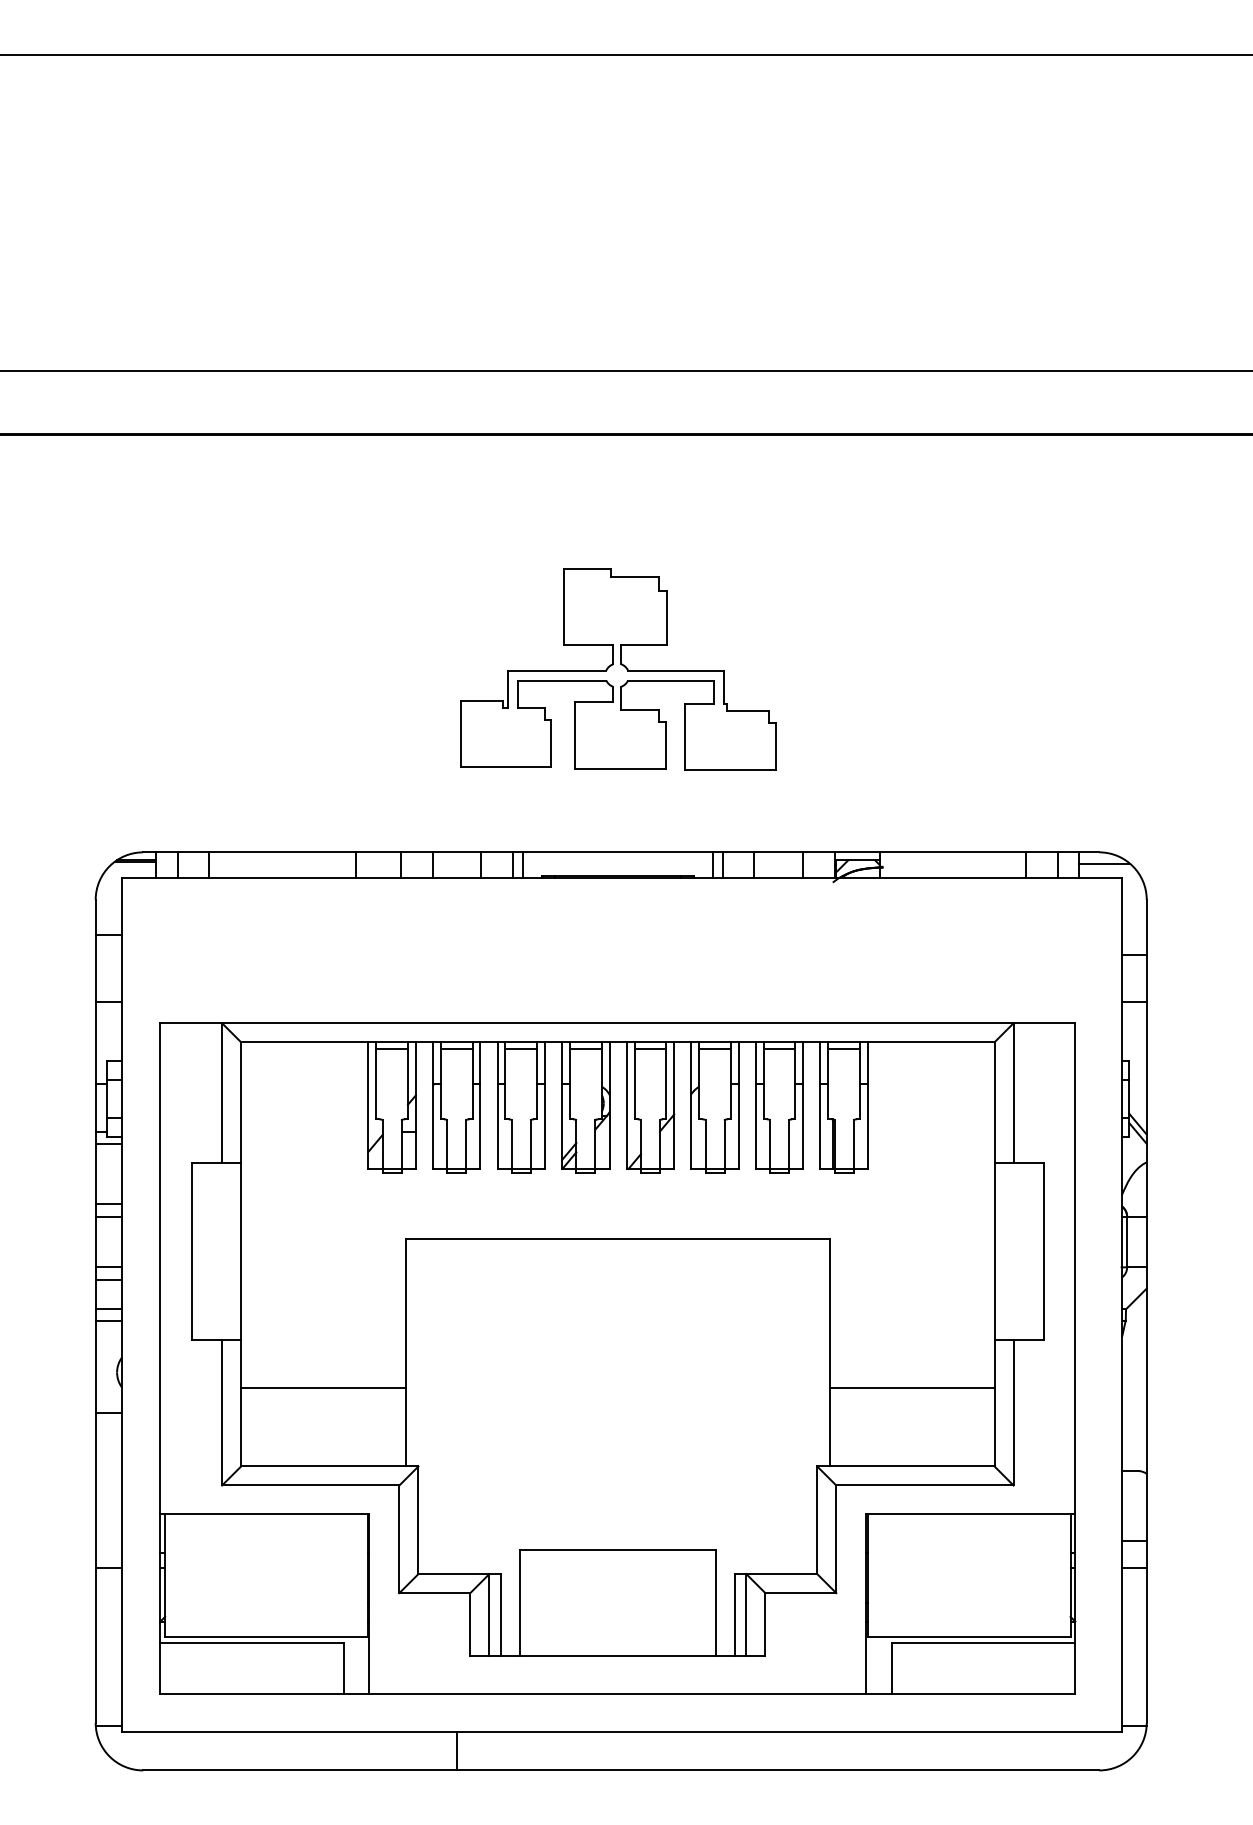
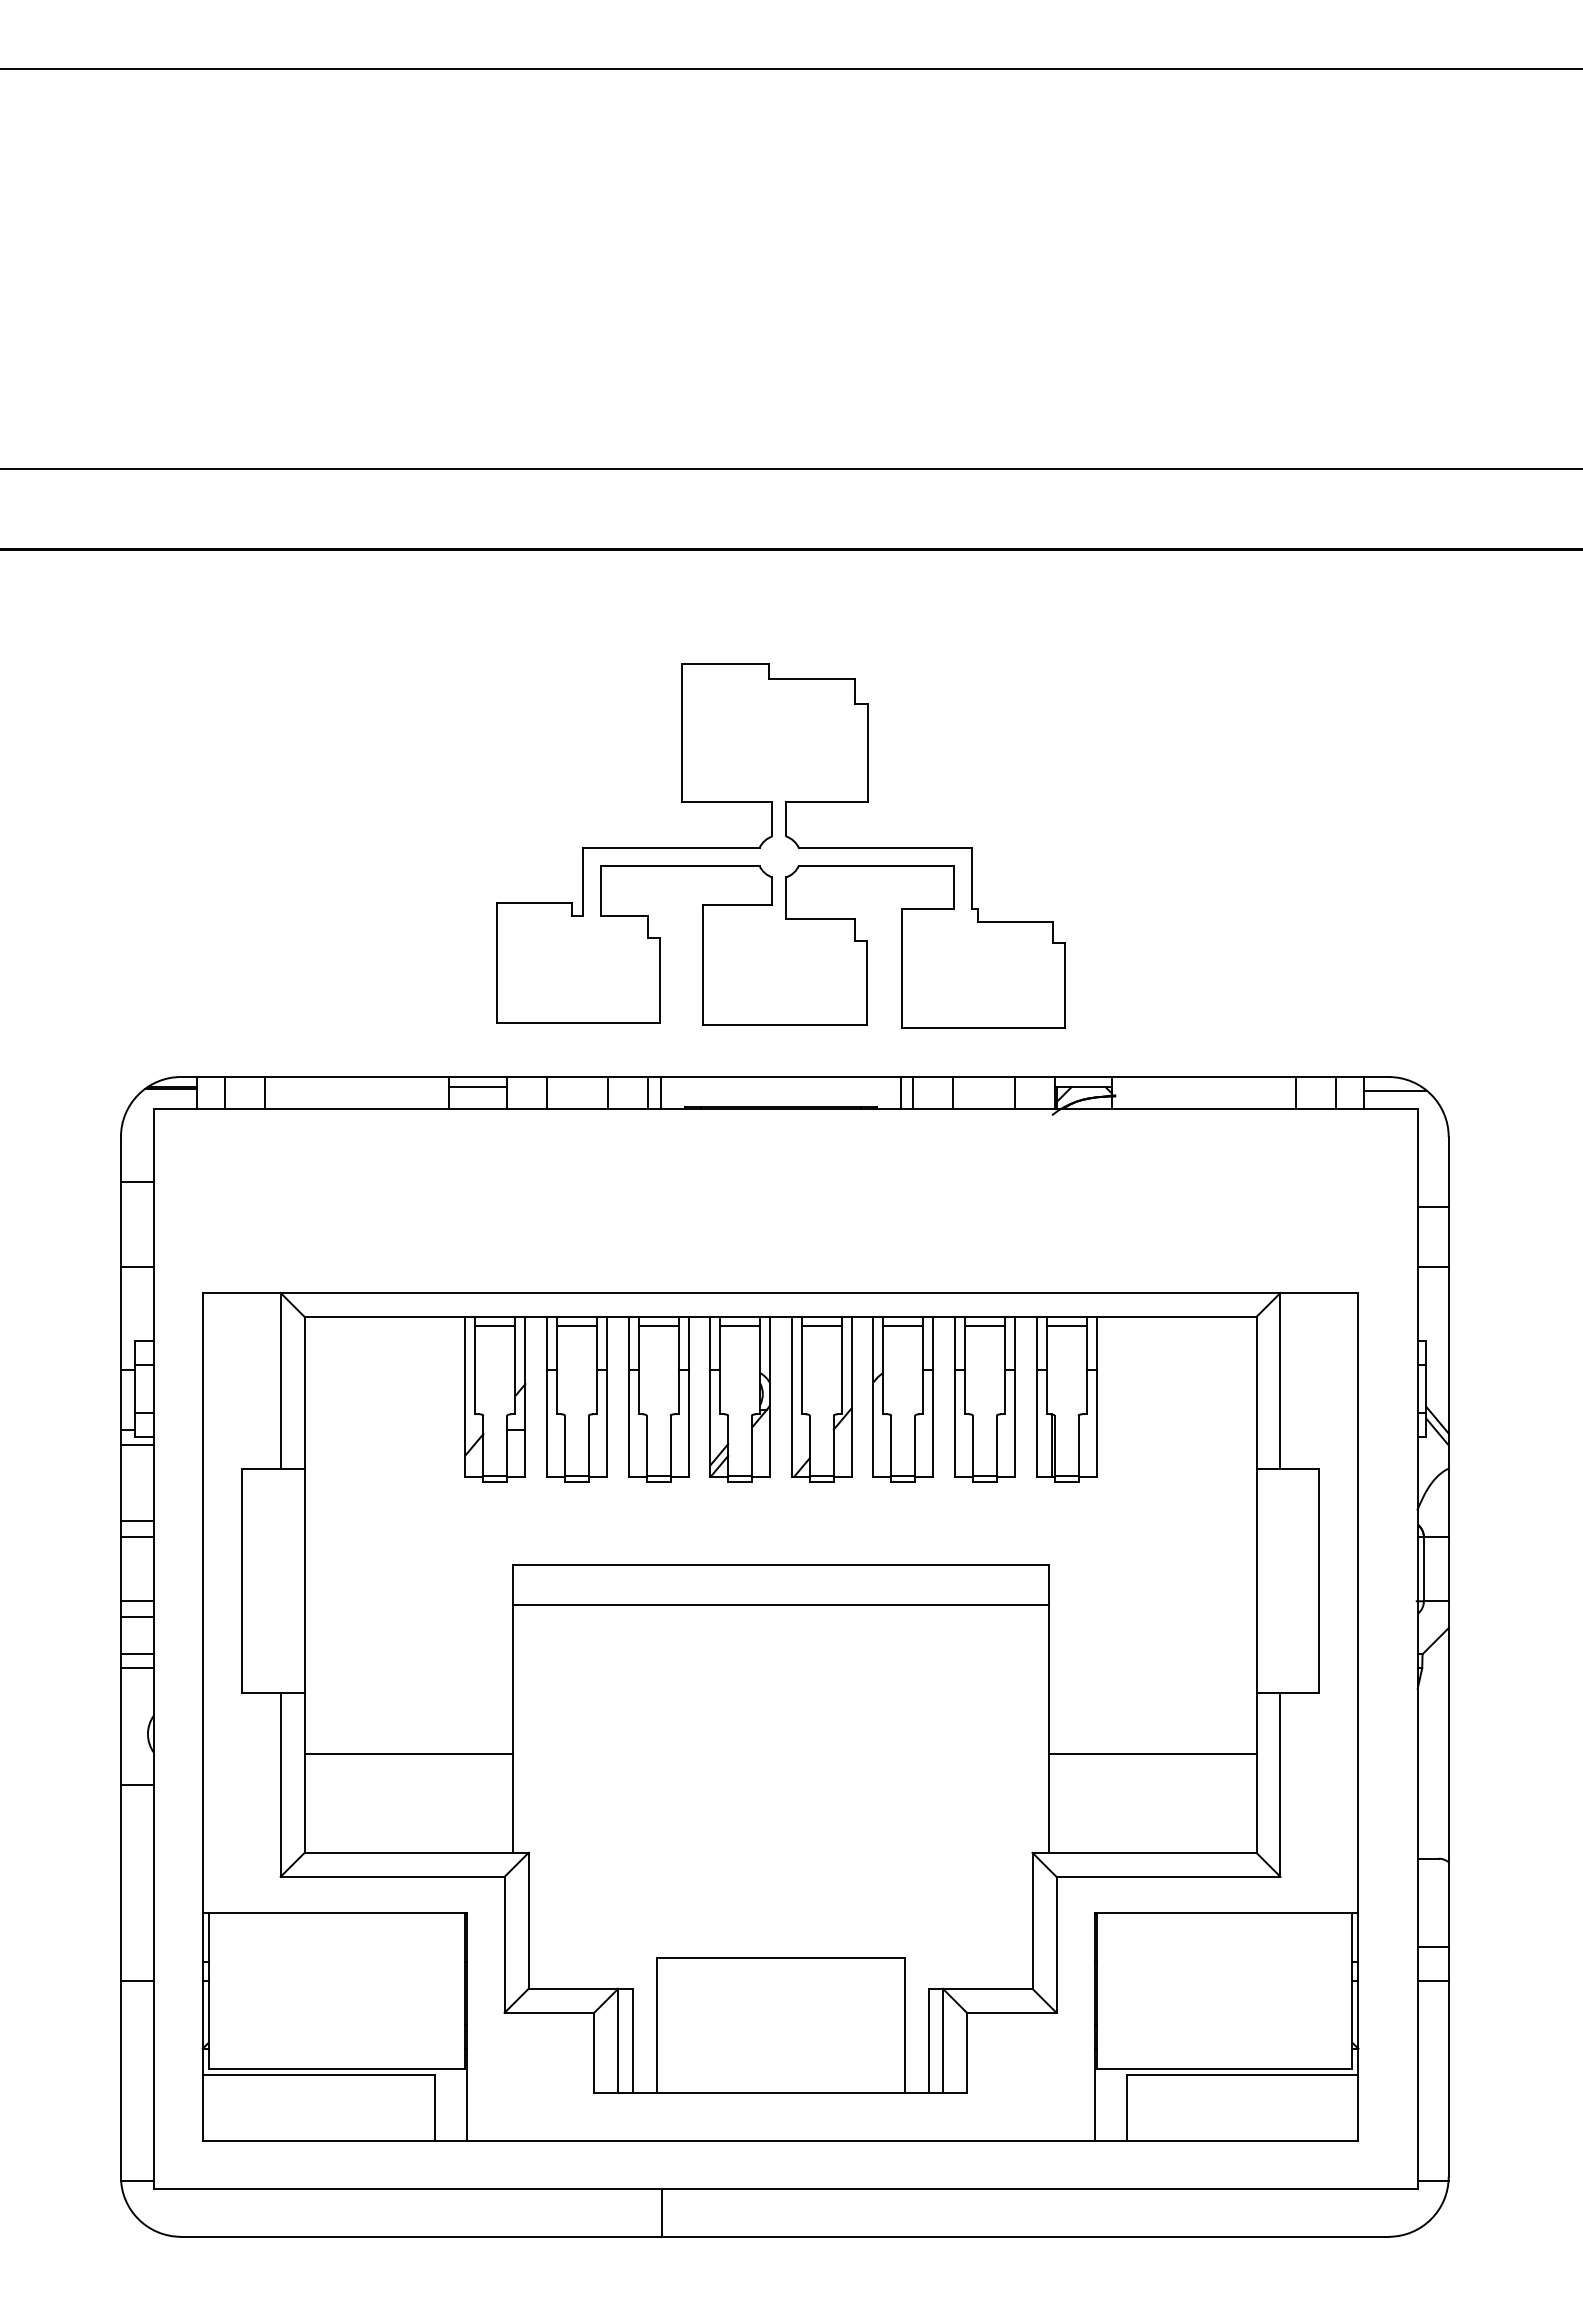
part: (617, 669) -> (780, 845), size x1.43
line: (377, 860) -> (477, 1087), added
line: (617, 1269) -> (780, 1604), added
line: (457, 1751) -> (661, 2212), moved

